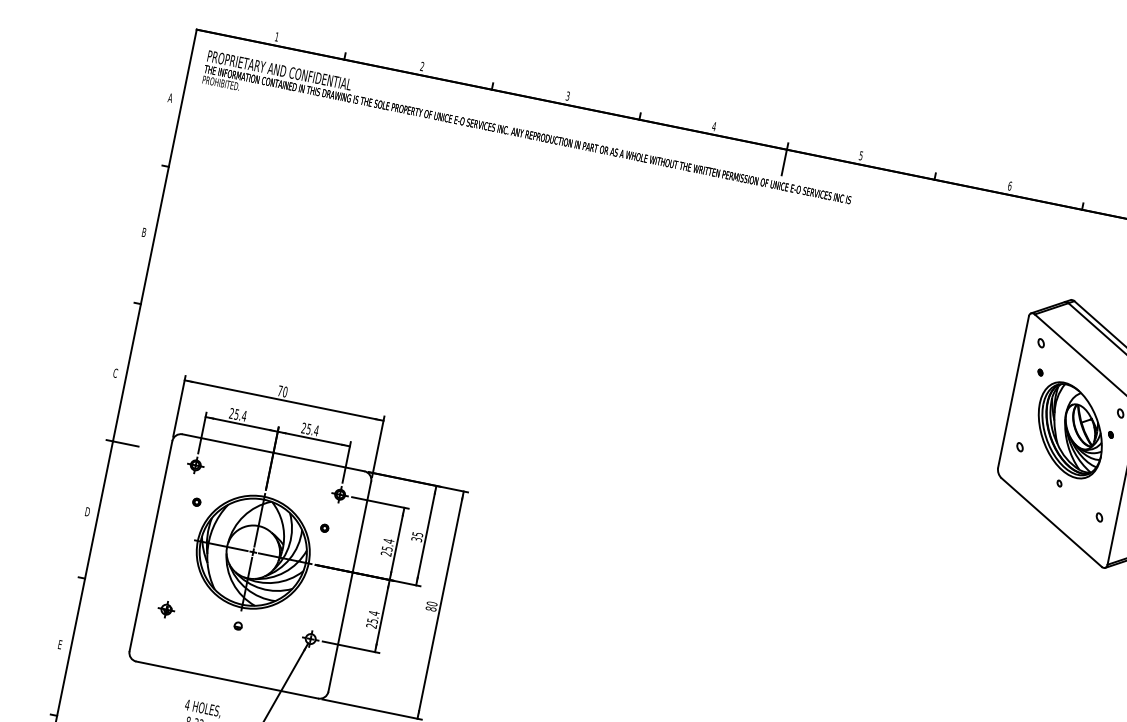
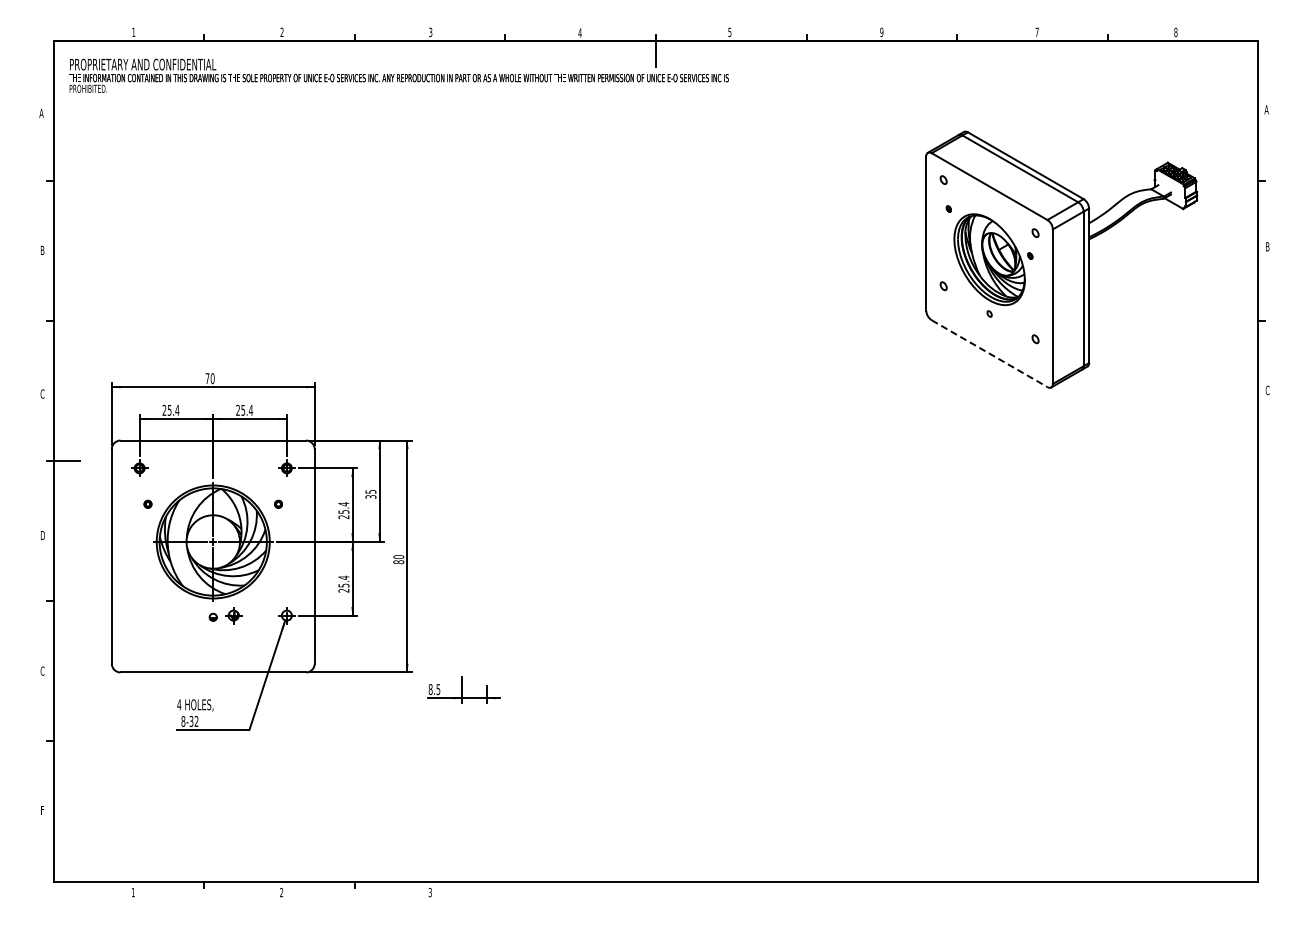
text: (1009, 185) -> (881, 31), 6 -> 9
line: (1051, 522) -> (989, 353), solid -> dashed
part: (166, 609) -> (233, 615), moved
text: (60, 644) -> (42, 670), E -> C

